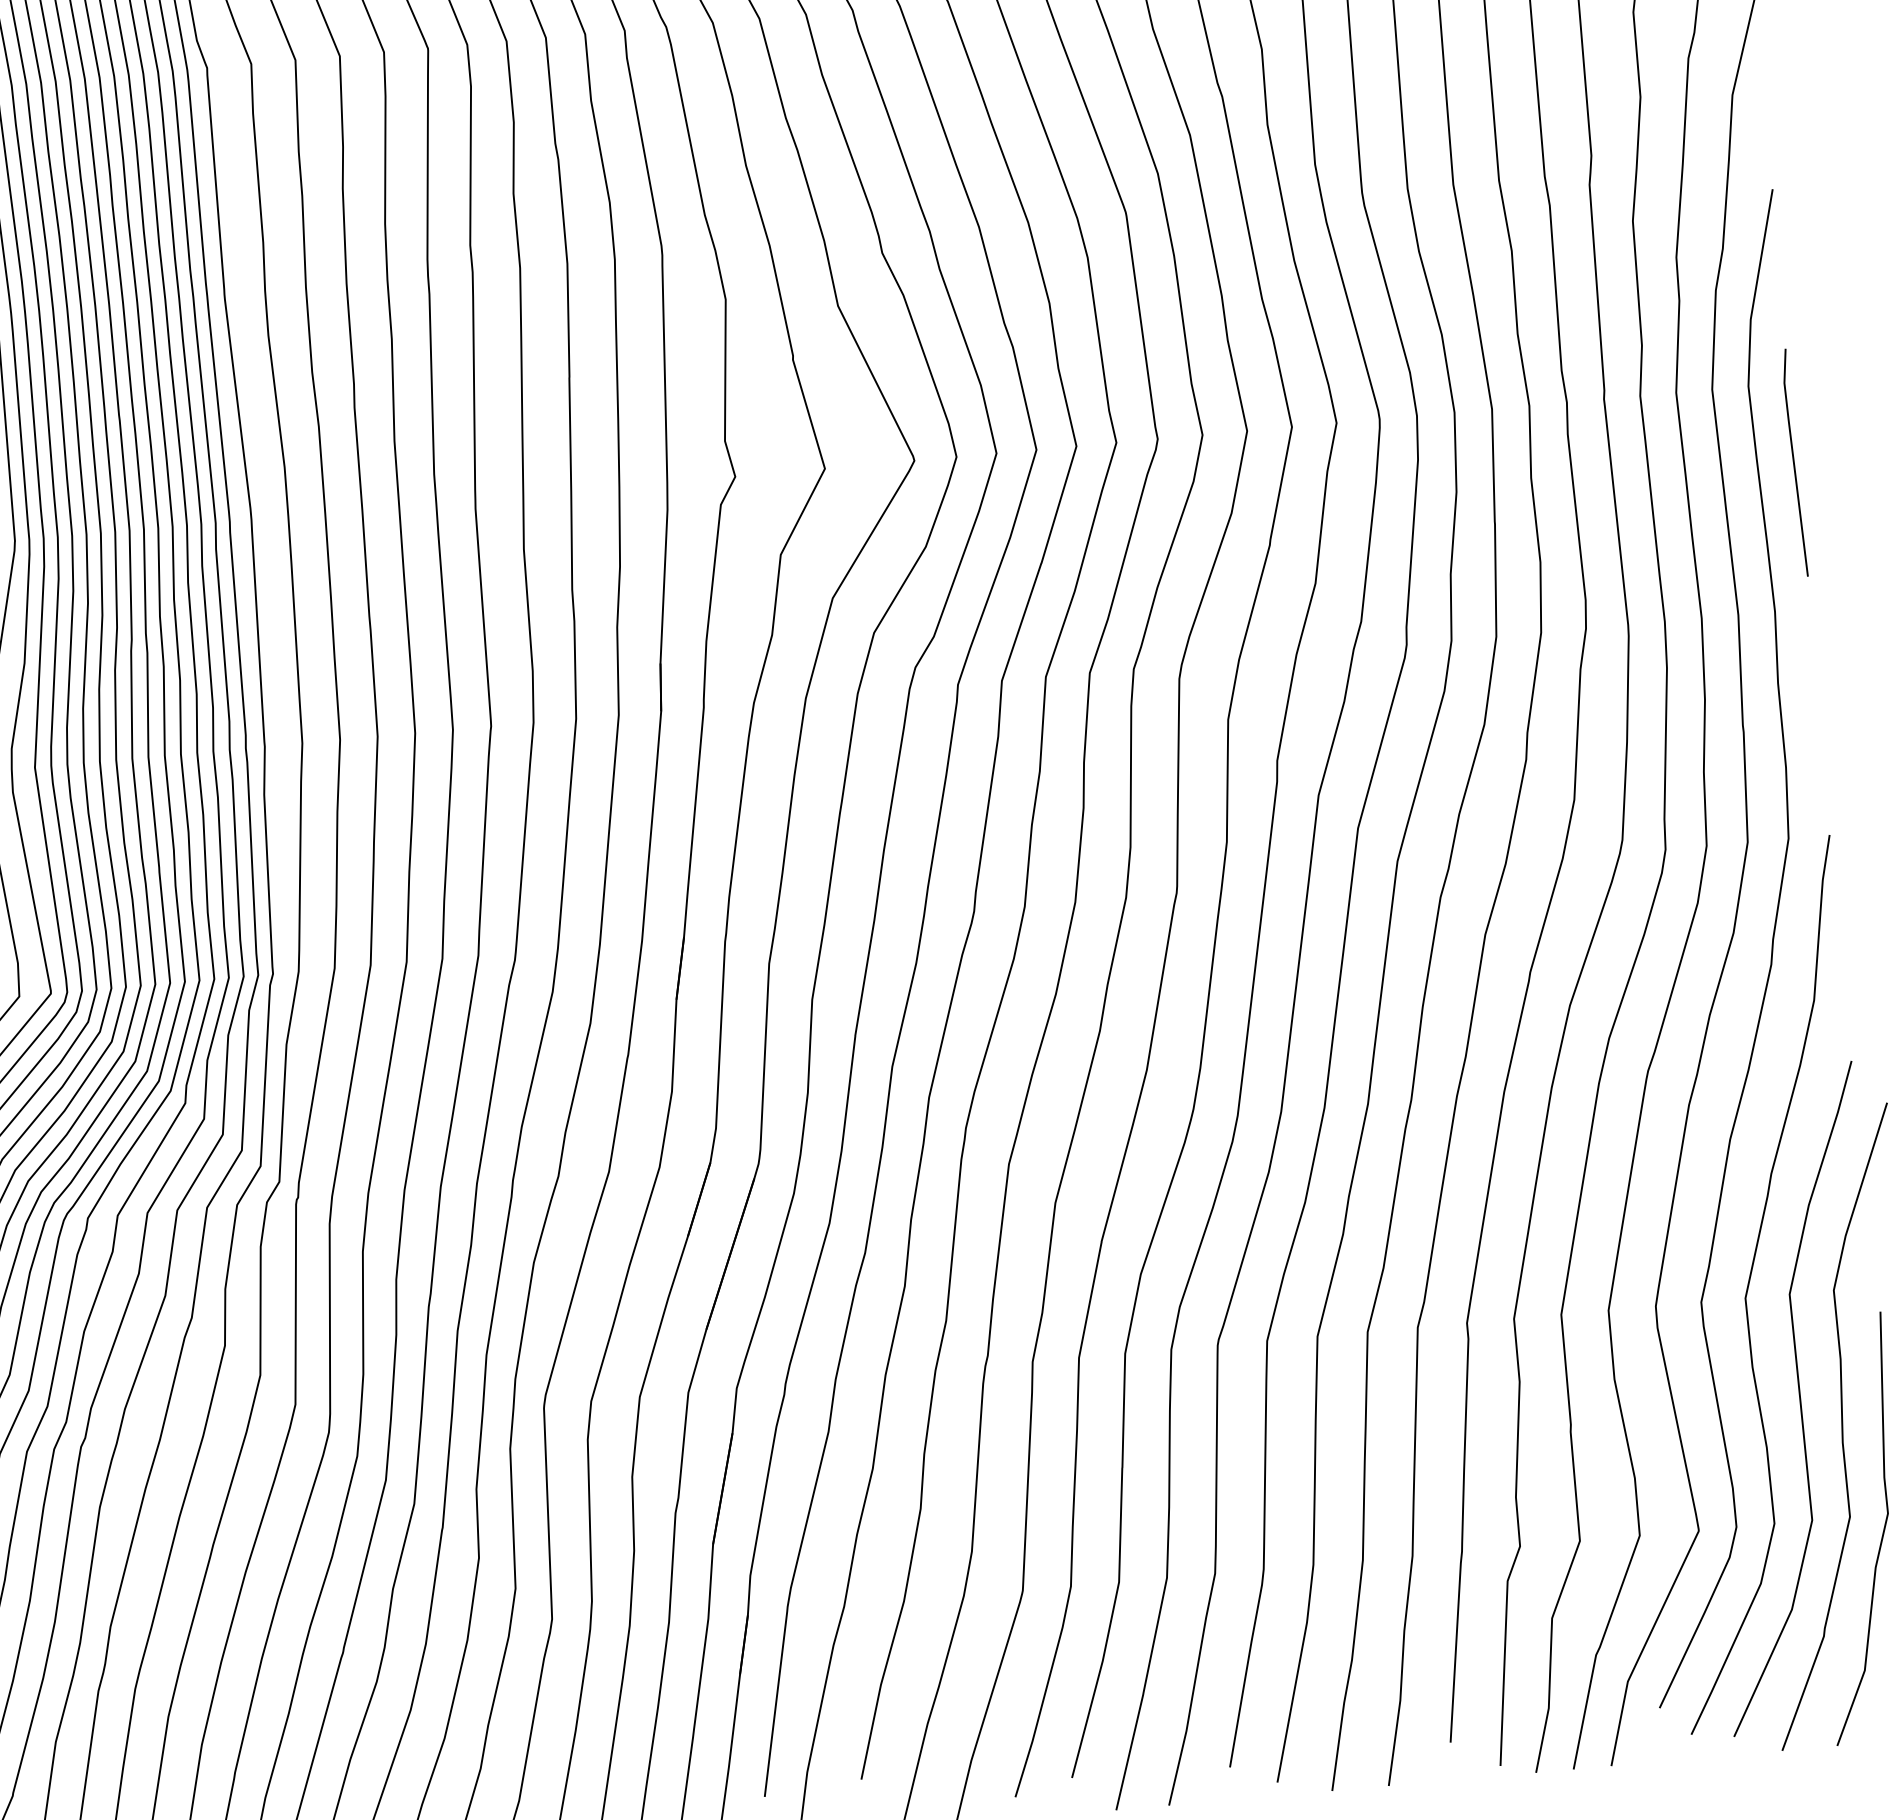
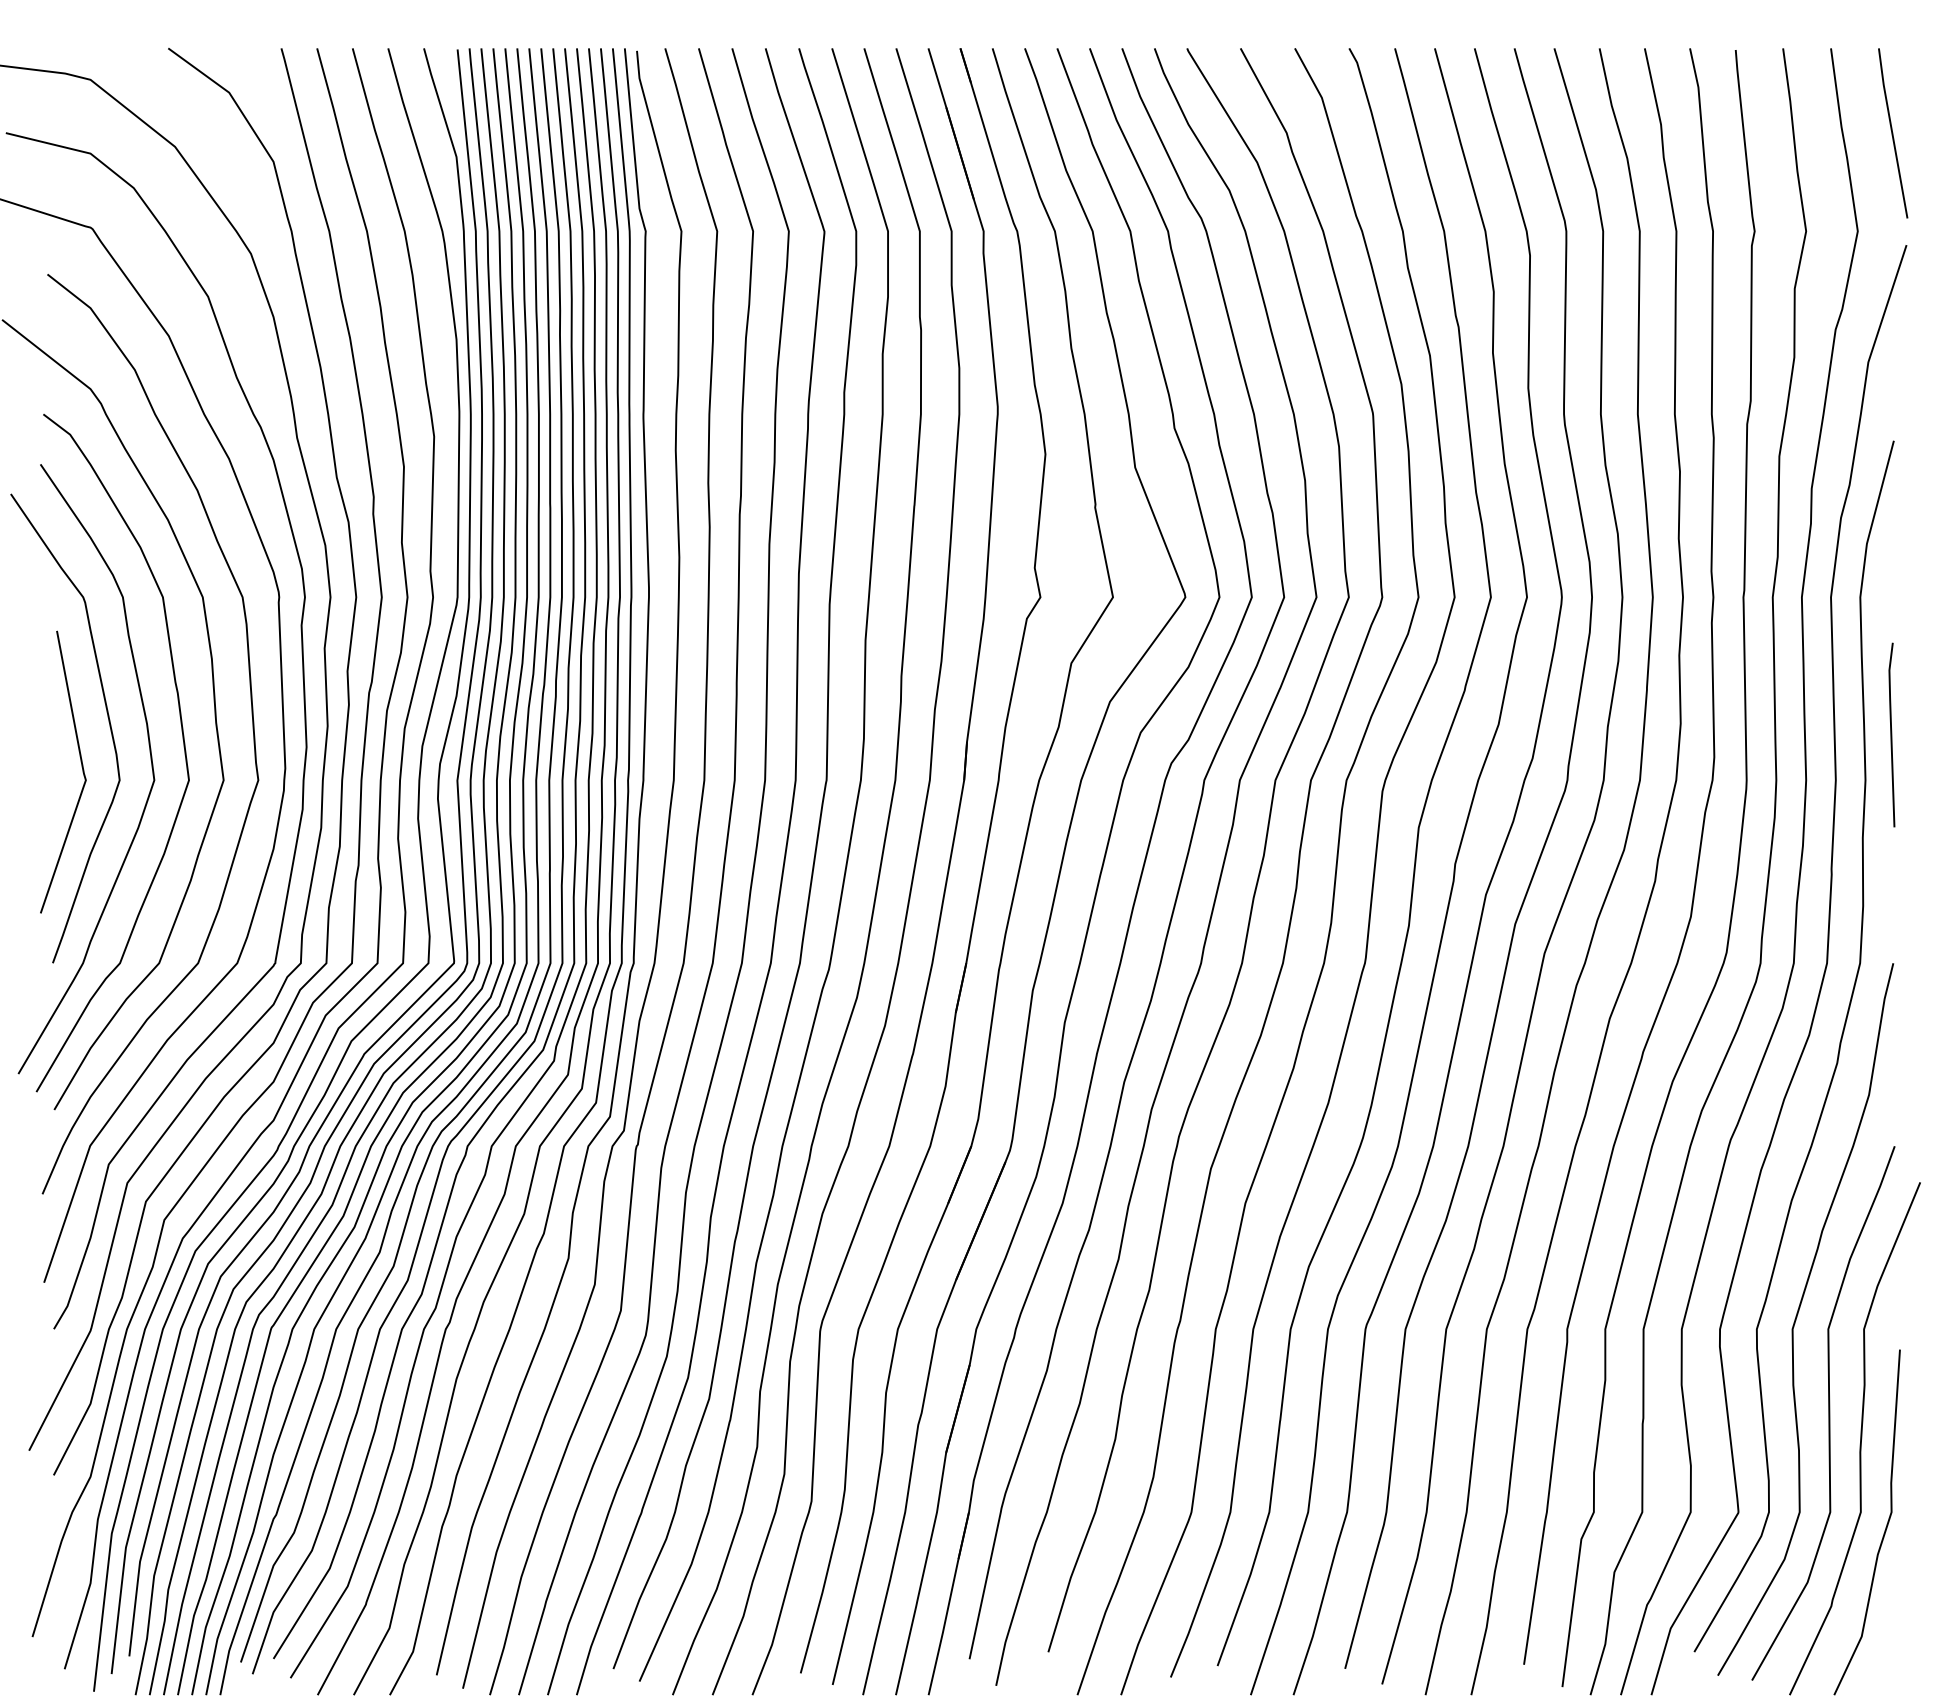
line: (1794, 462) -> (1891, 734), moved

